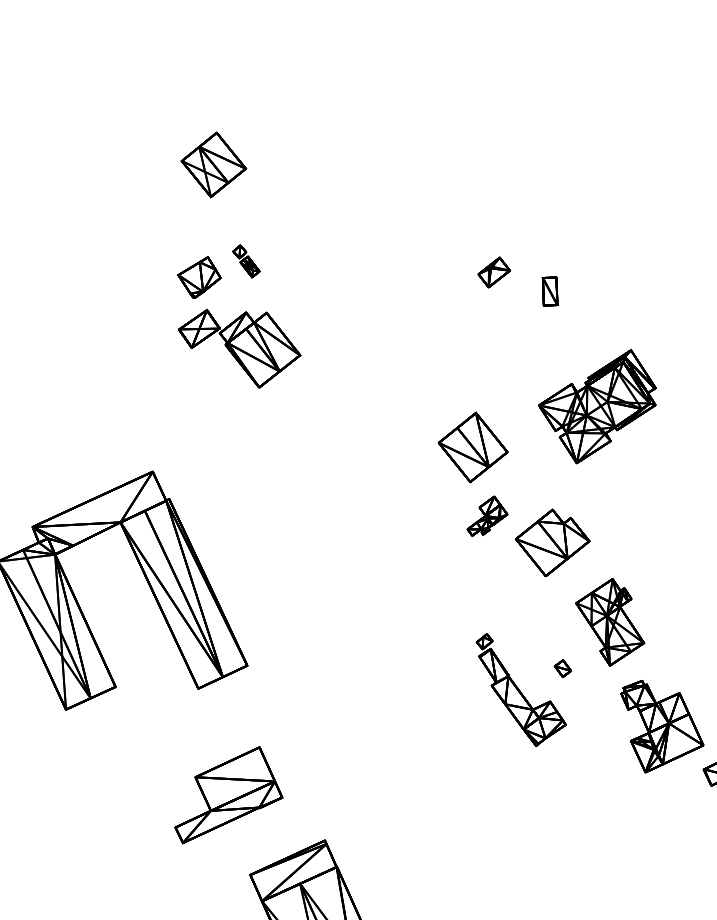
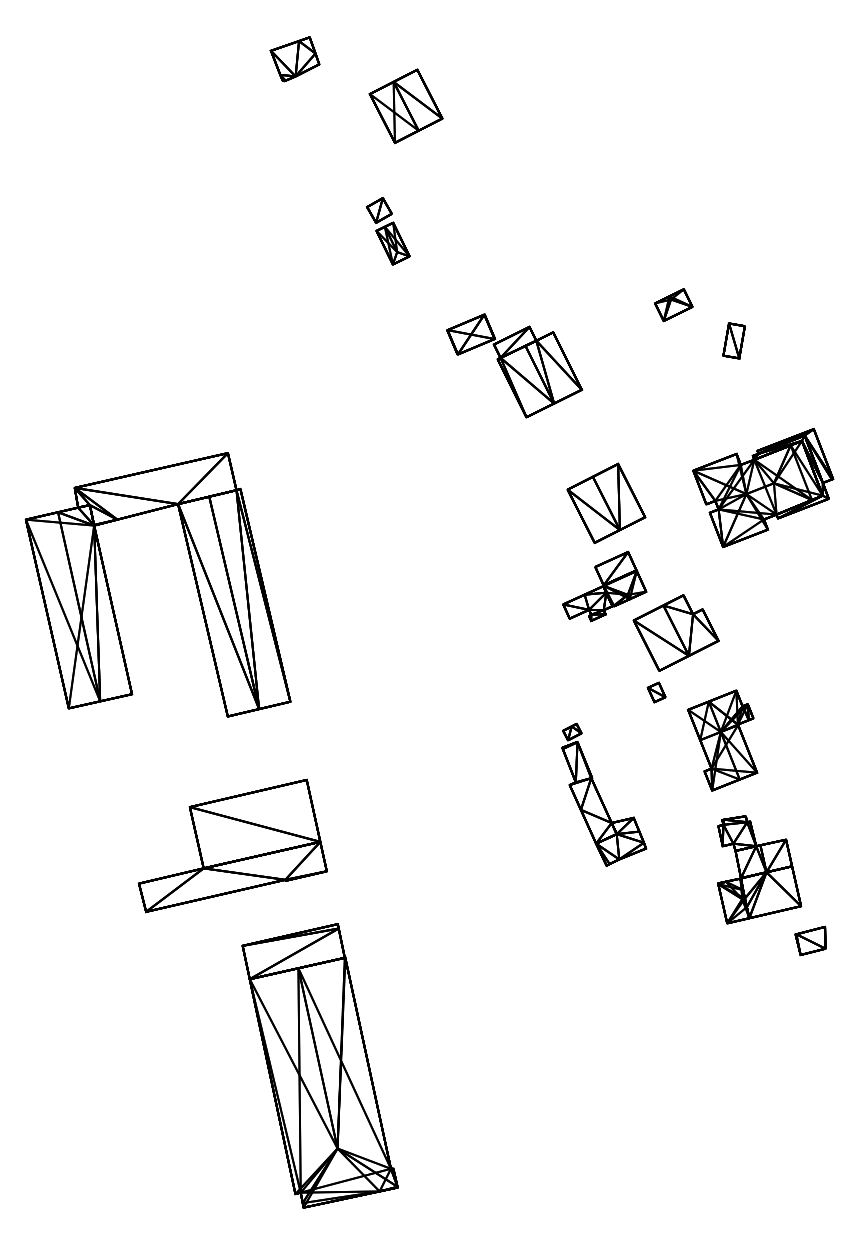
part: (213, 165) -> (405, 106), moved
part: (246, 261) -> (388, 231), size x1.67
part: (199, 278) -> (294, 59), moved
part: (240, 346) -> (514, 365), moved
part: (486, 516) -> (604, 586), size x1.67
part: (562, 668) -> (656, 692), moved
part: (224, 794) -> (232, 845), size x1.43

